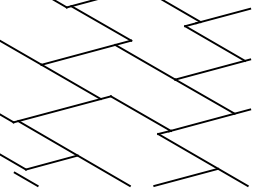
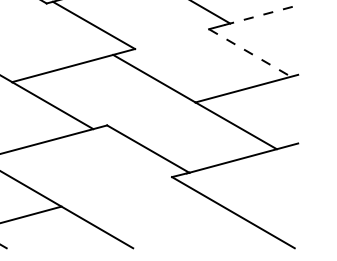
line: (223, 16) -> (261, 15), solid -> dashed
line: (215, 43) -> (250, 52), solid -> dashed
line: (186, 176) -> (210, 235), removed

